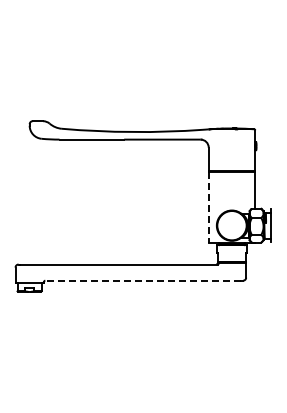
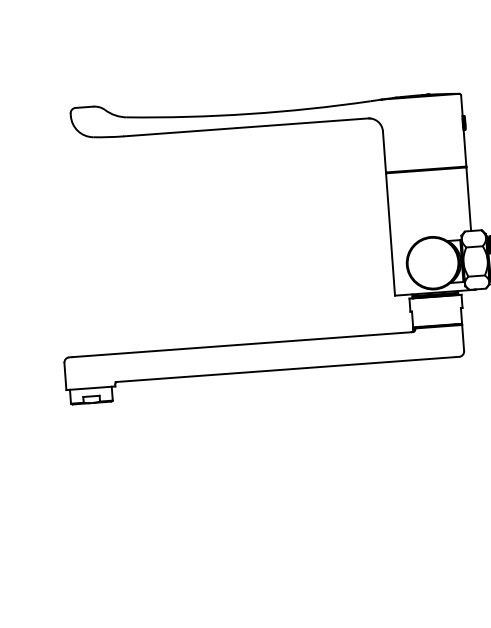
line: (208, 207) -> (390, 234), dashed -> solid
line: (142, 280) -> (285, 369), dashed -> solid

